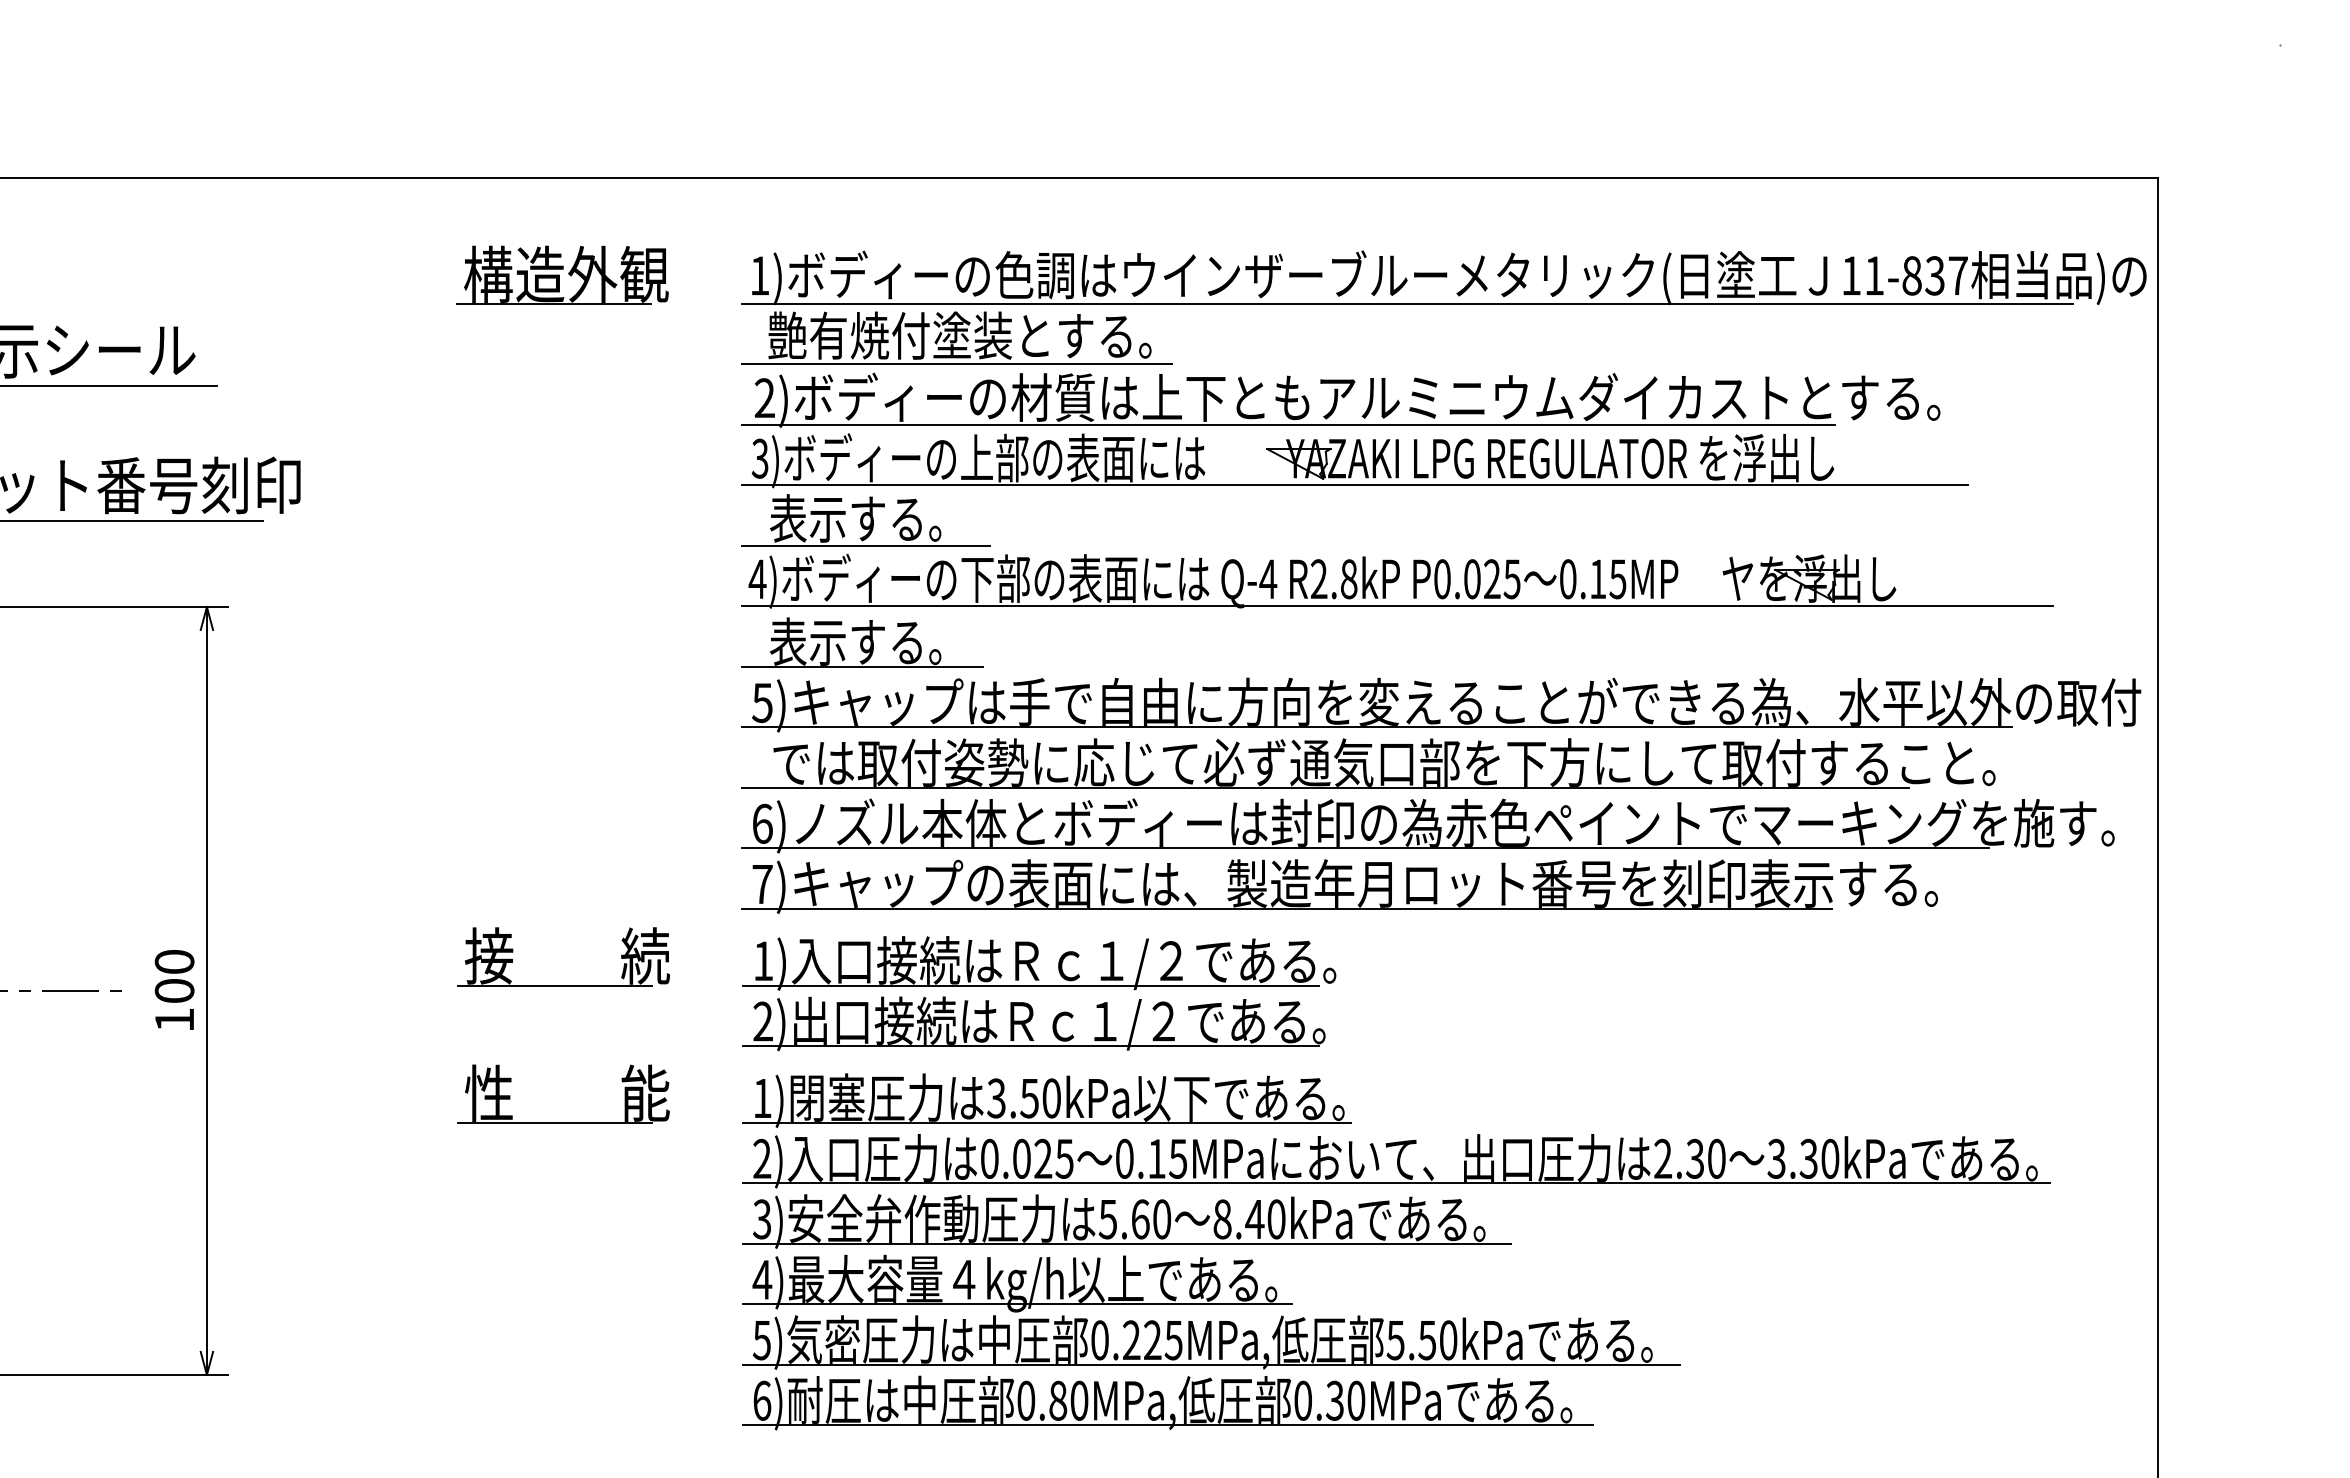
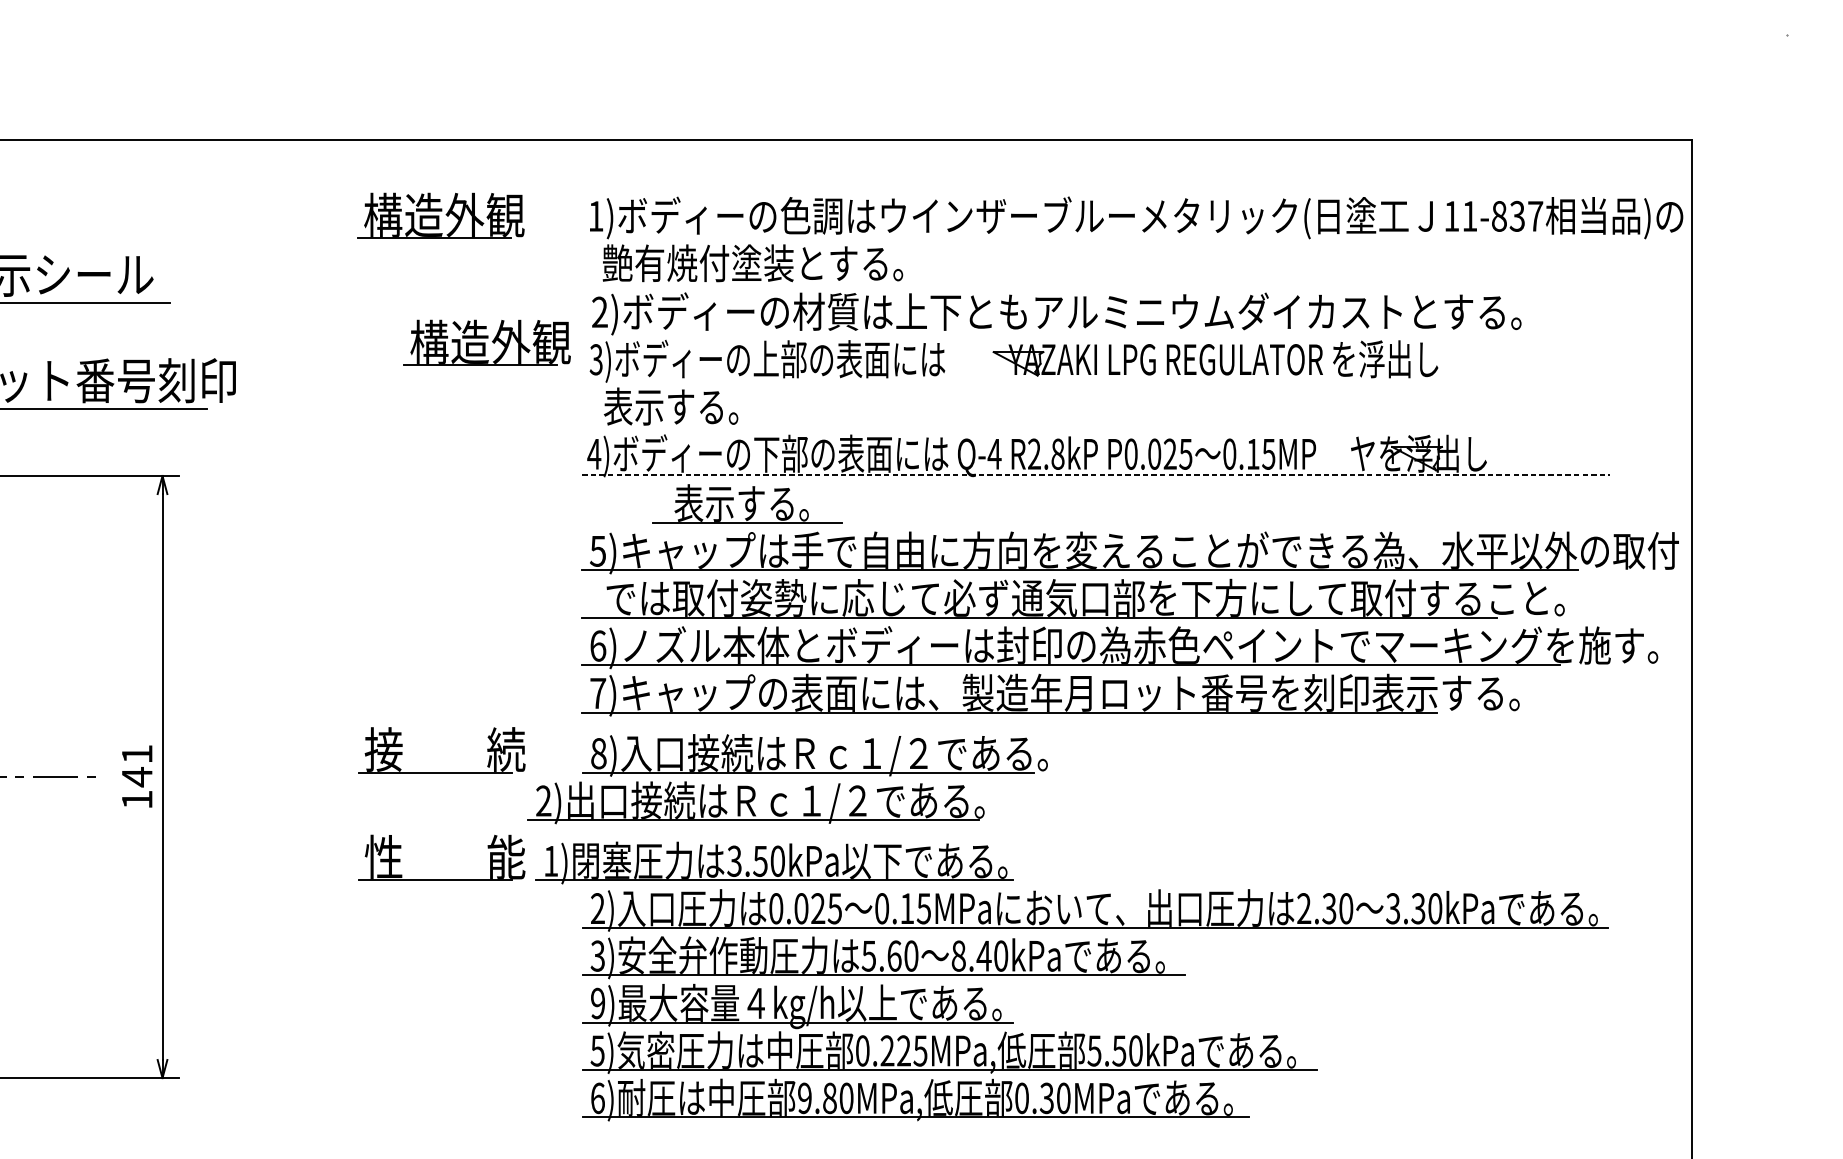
line: (1407, 303) -> (1103, 238), removed
line: (956, 364) -> (750, 285), removed
line: (1288, 424) -> (1010, 332), removed
part: (621, 436) -> (487, 342), added
line: (1355, 485) -> (1063, 380), removed
line: (866, 545) -> (679, 427), removed
line: (1397, 606) -> (1095, 475), solid -> dashed
part: (862, 642) -> (747, 503), moved
text: (763, 961) -> (598, 753), 1) -> 8)
text: (174, 977) -> (137, 766), 100 -> 141
part: (1033, 1023) -> (755, 802), moved
part: (1046, 1100) -> (773, 862), moved
text: (762, 1279) -> (598, 1003), 4) -> 9)
text: (1026, 1400) -> (805, 1098), 0.80MPa, -> 9.80MPa,

